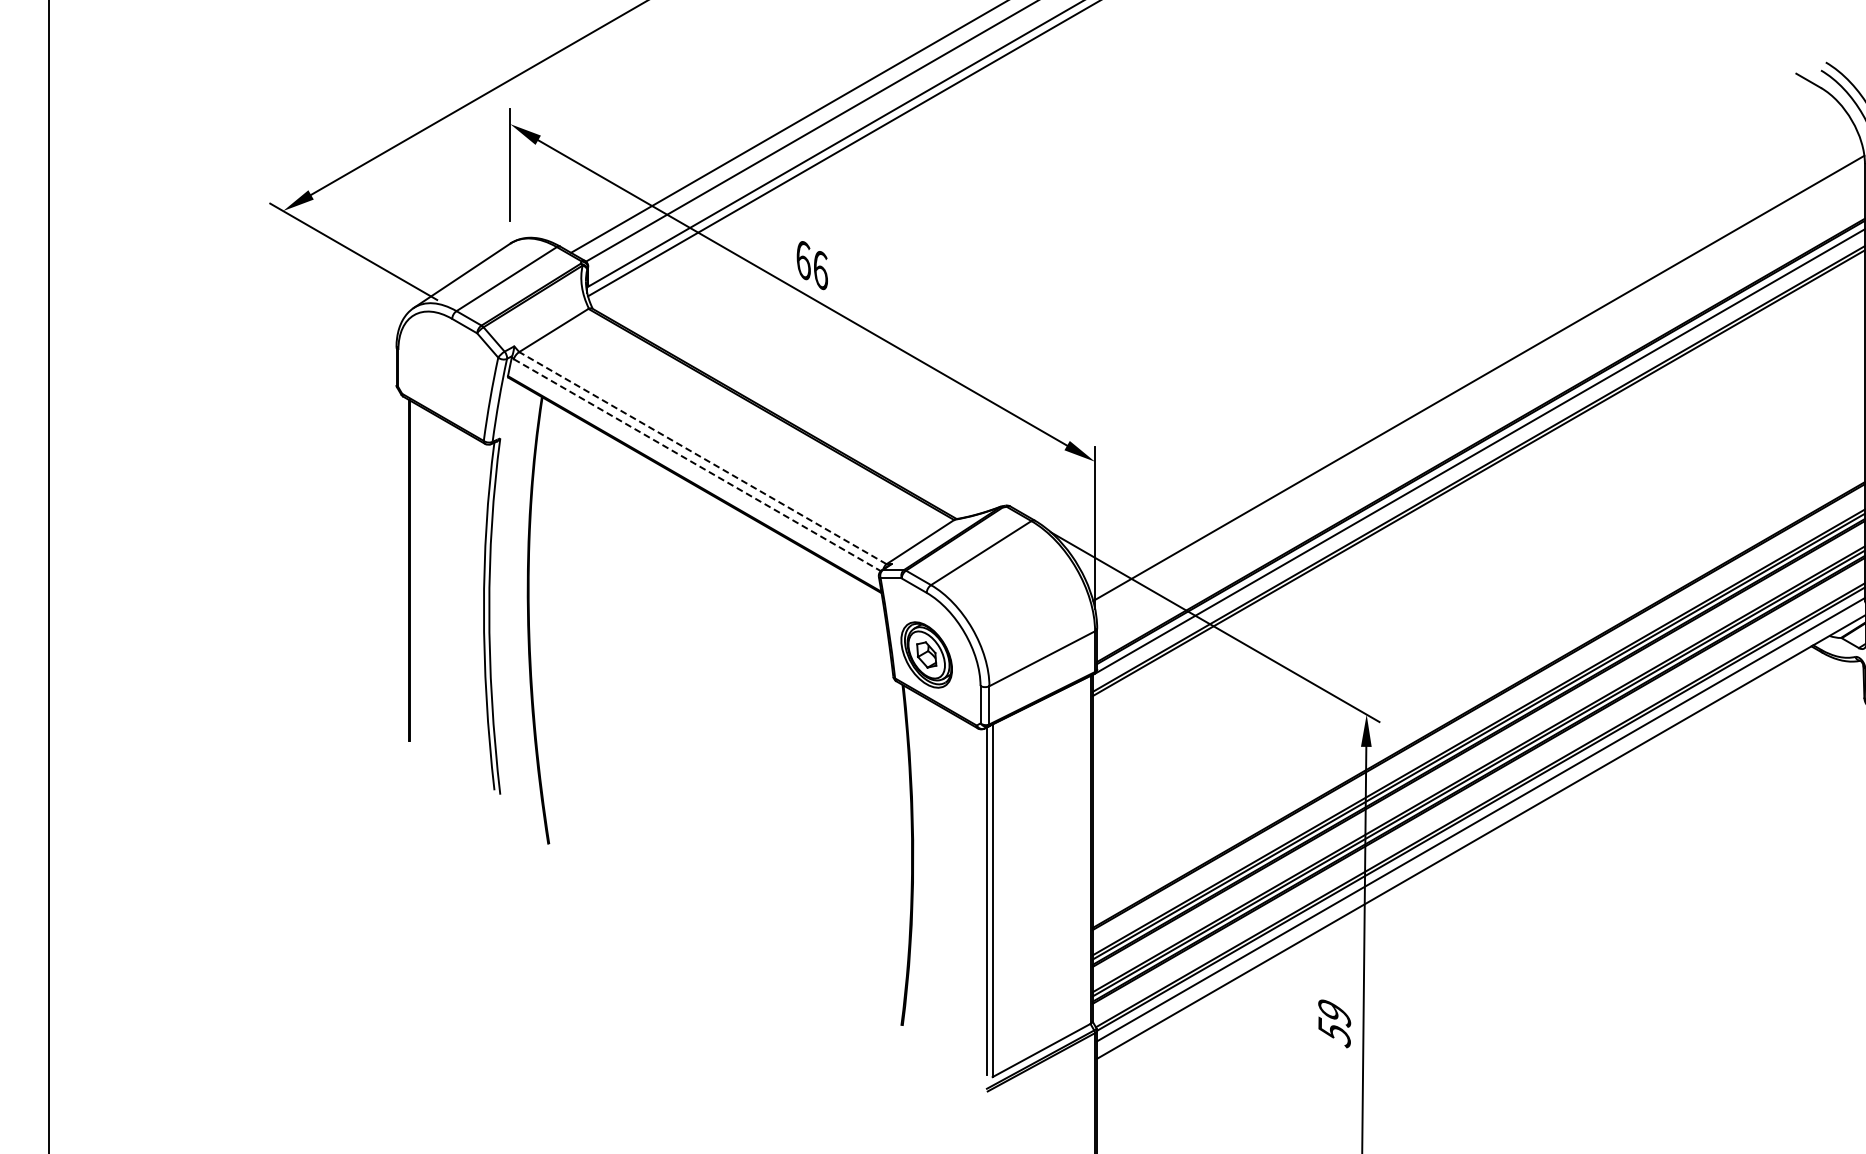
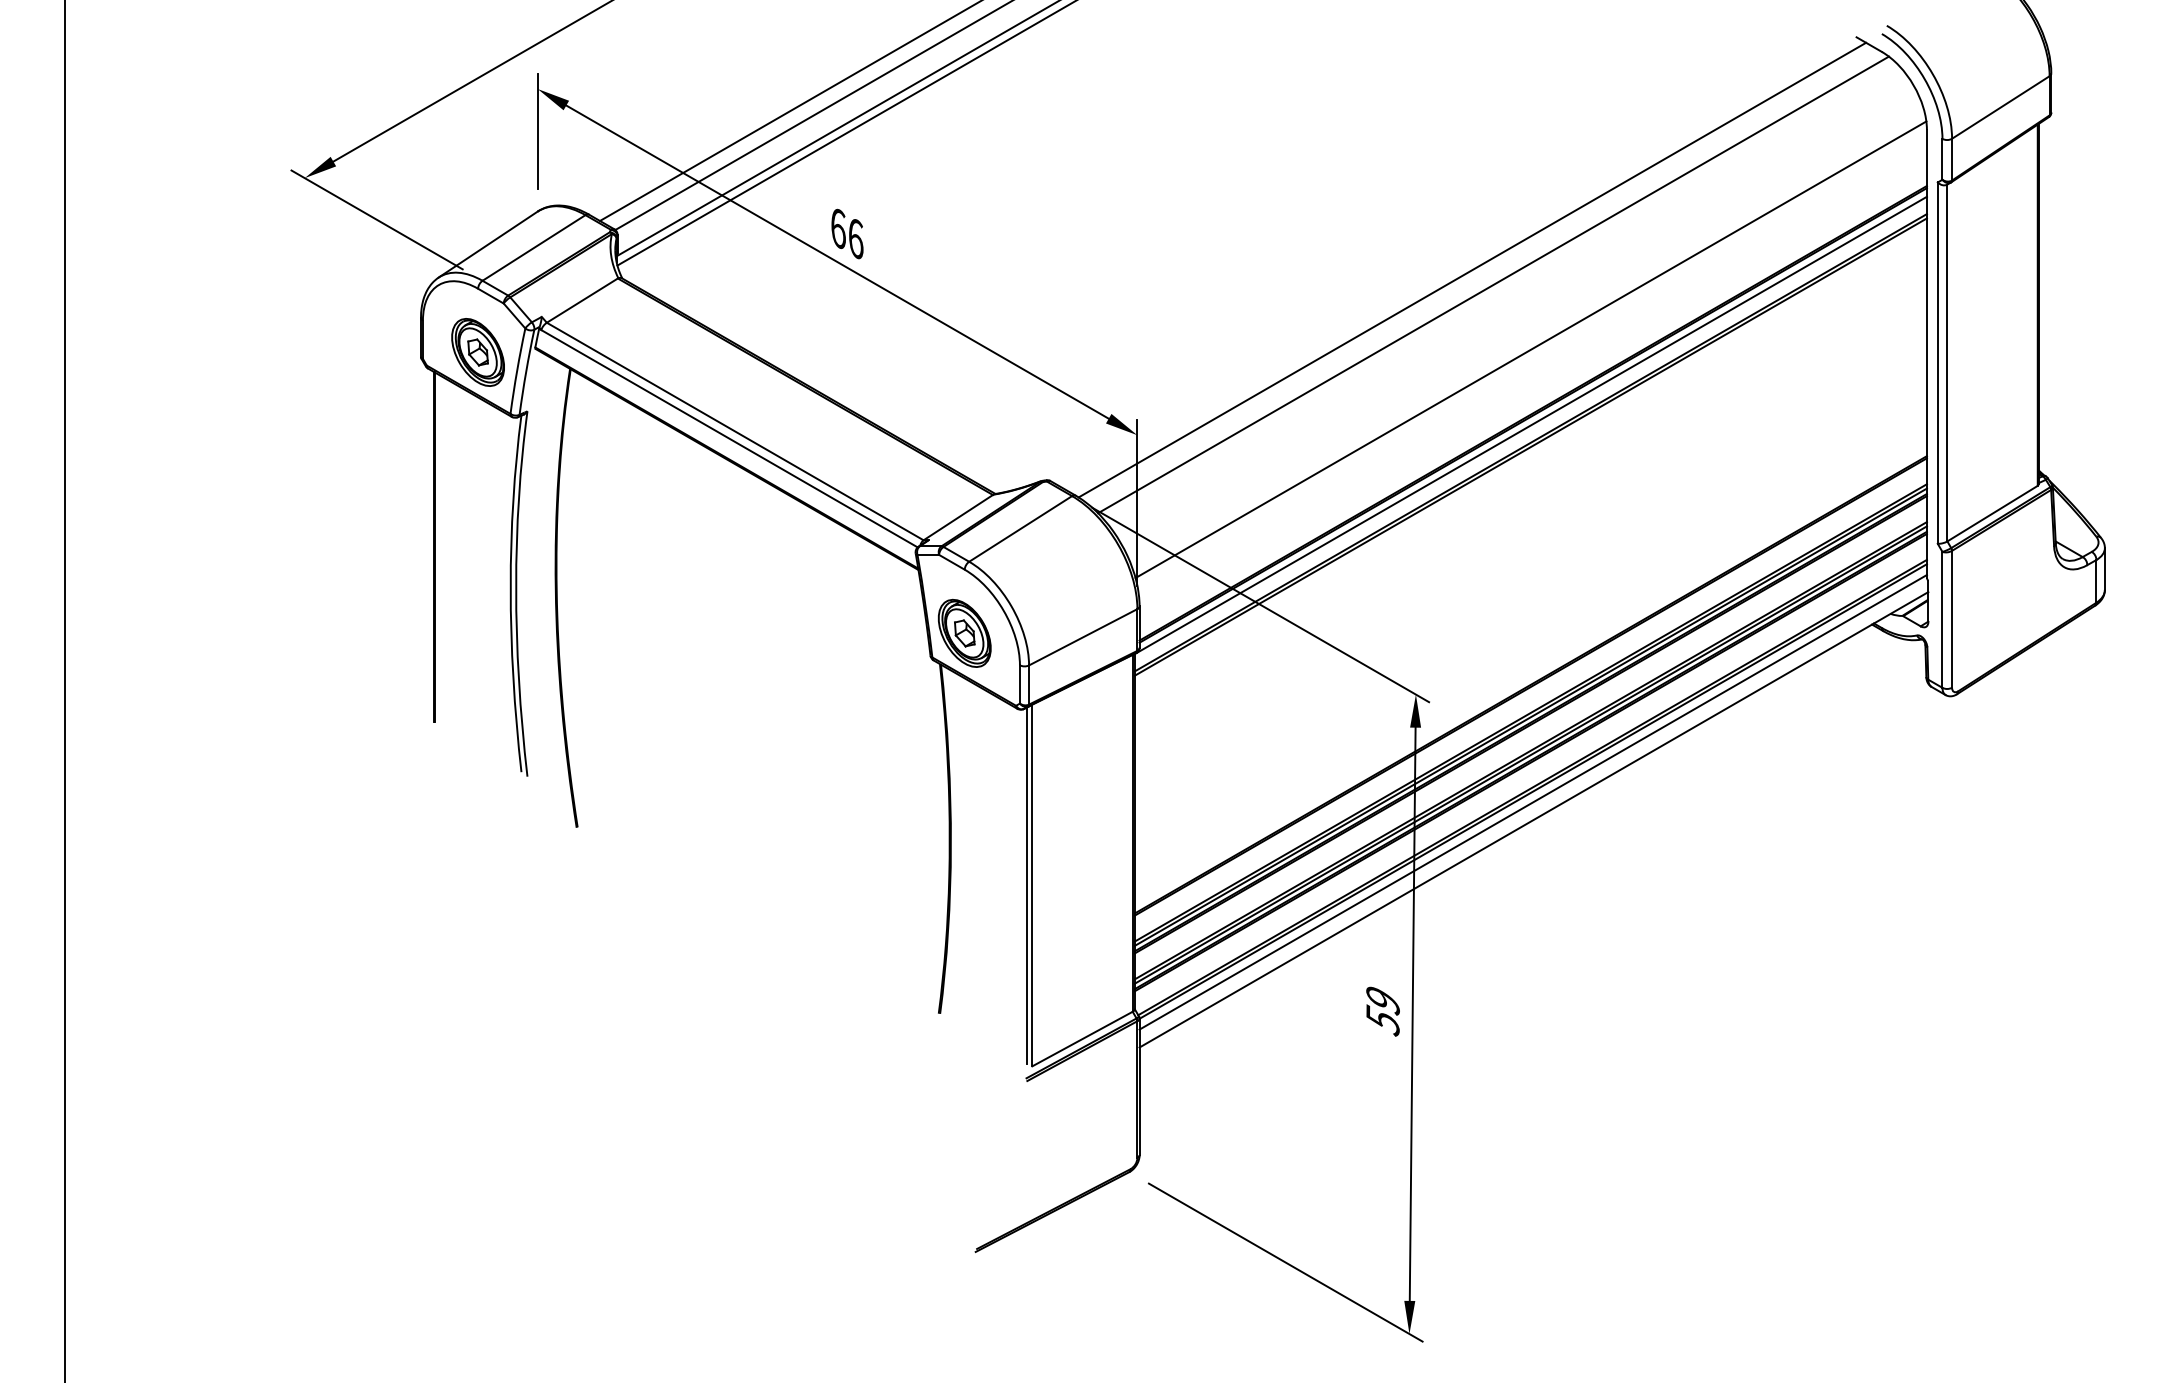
line: (1421, 300) -> (1472, 269), added
line: (1442, 314) -> (1493, 284), added
part: (451, 381) -> (477, 352), added
line: (703, 458) -> (735, 431), dashed -> solid
line: (697, 464) -> (729, 438), dashed -> solid

